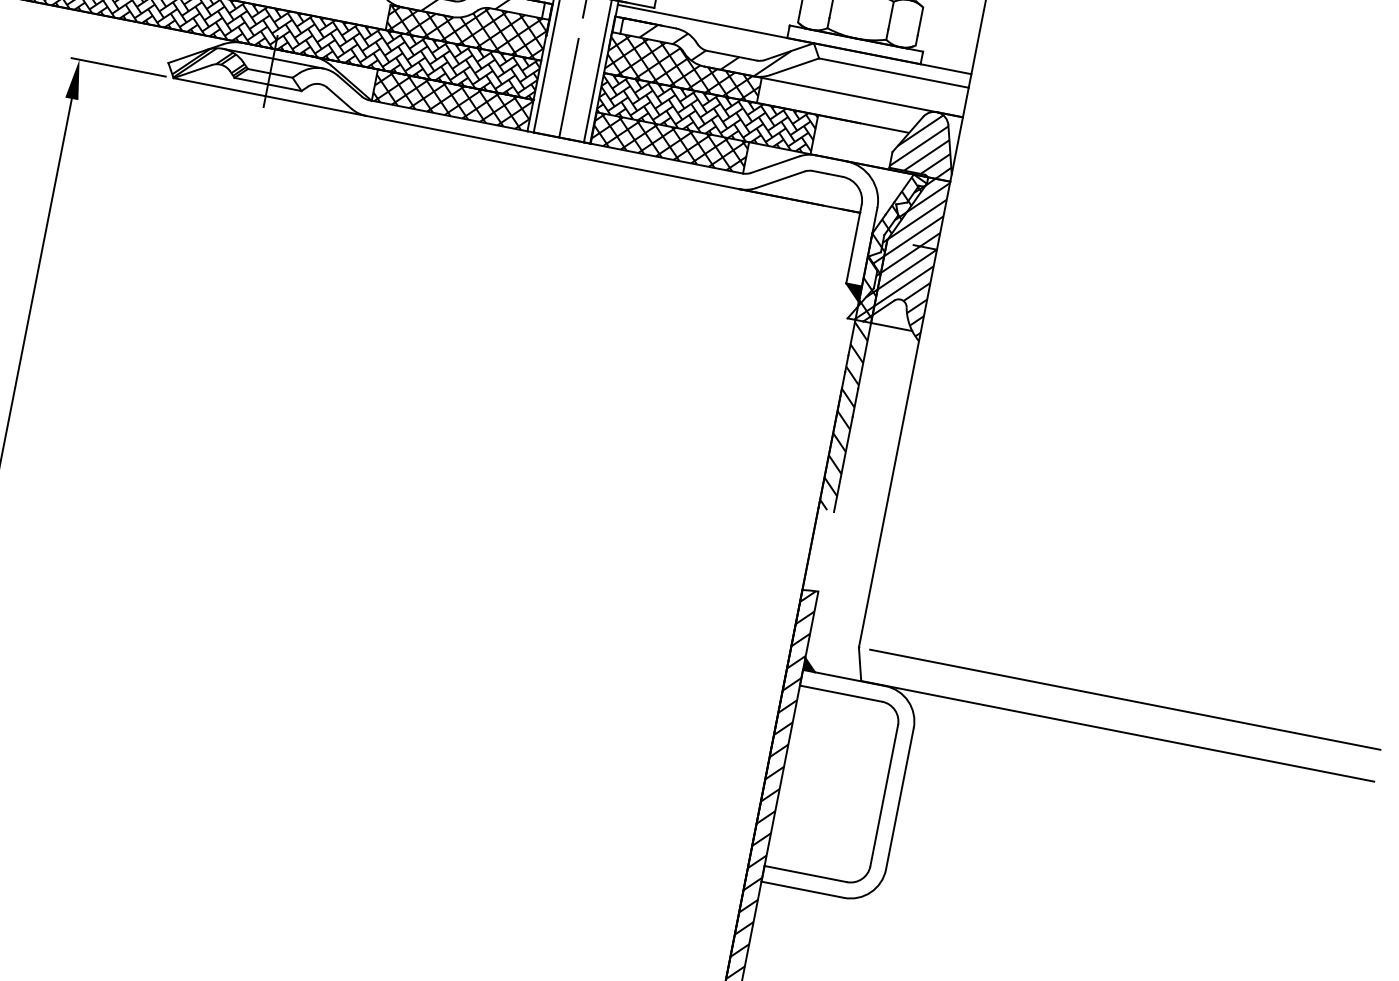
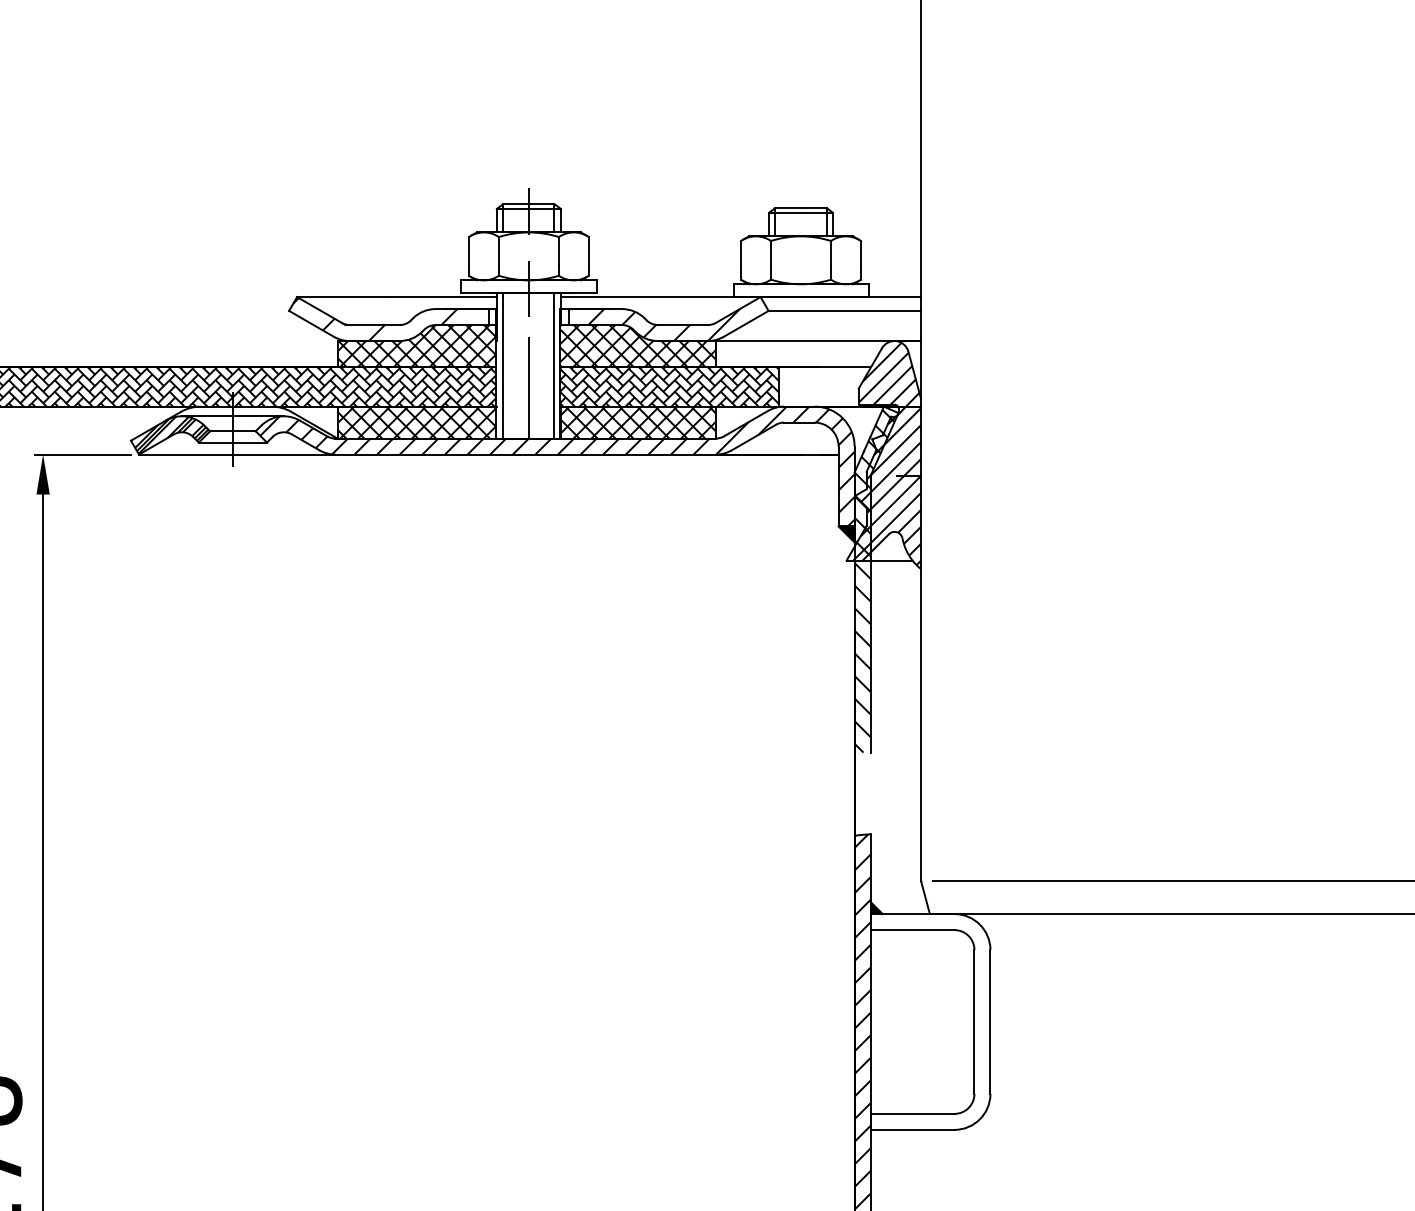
hatch: (207, 62) -> (169, 432), added
hatch: (581, 170) -> (557, 466), added

